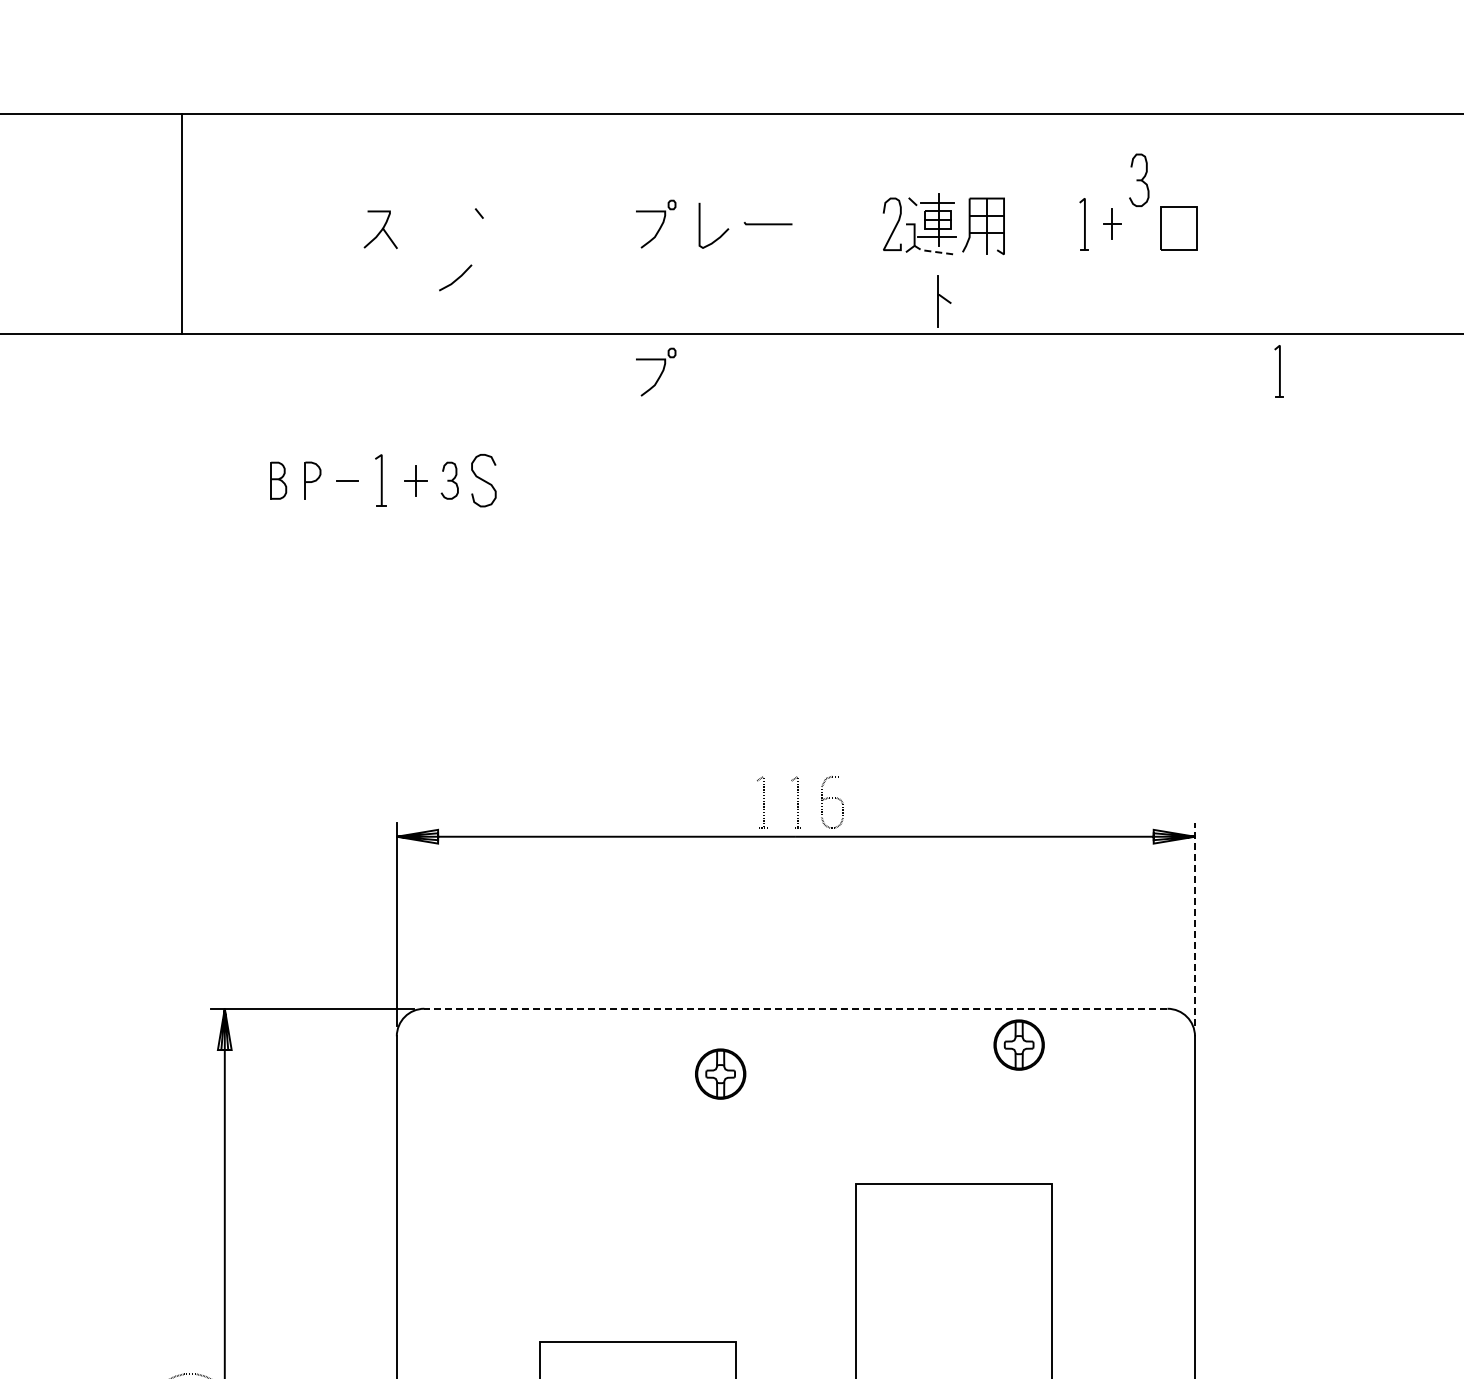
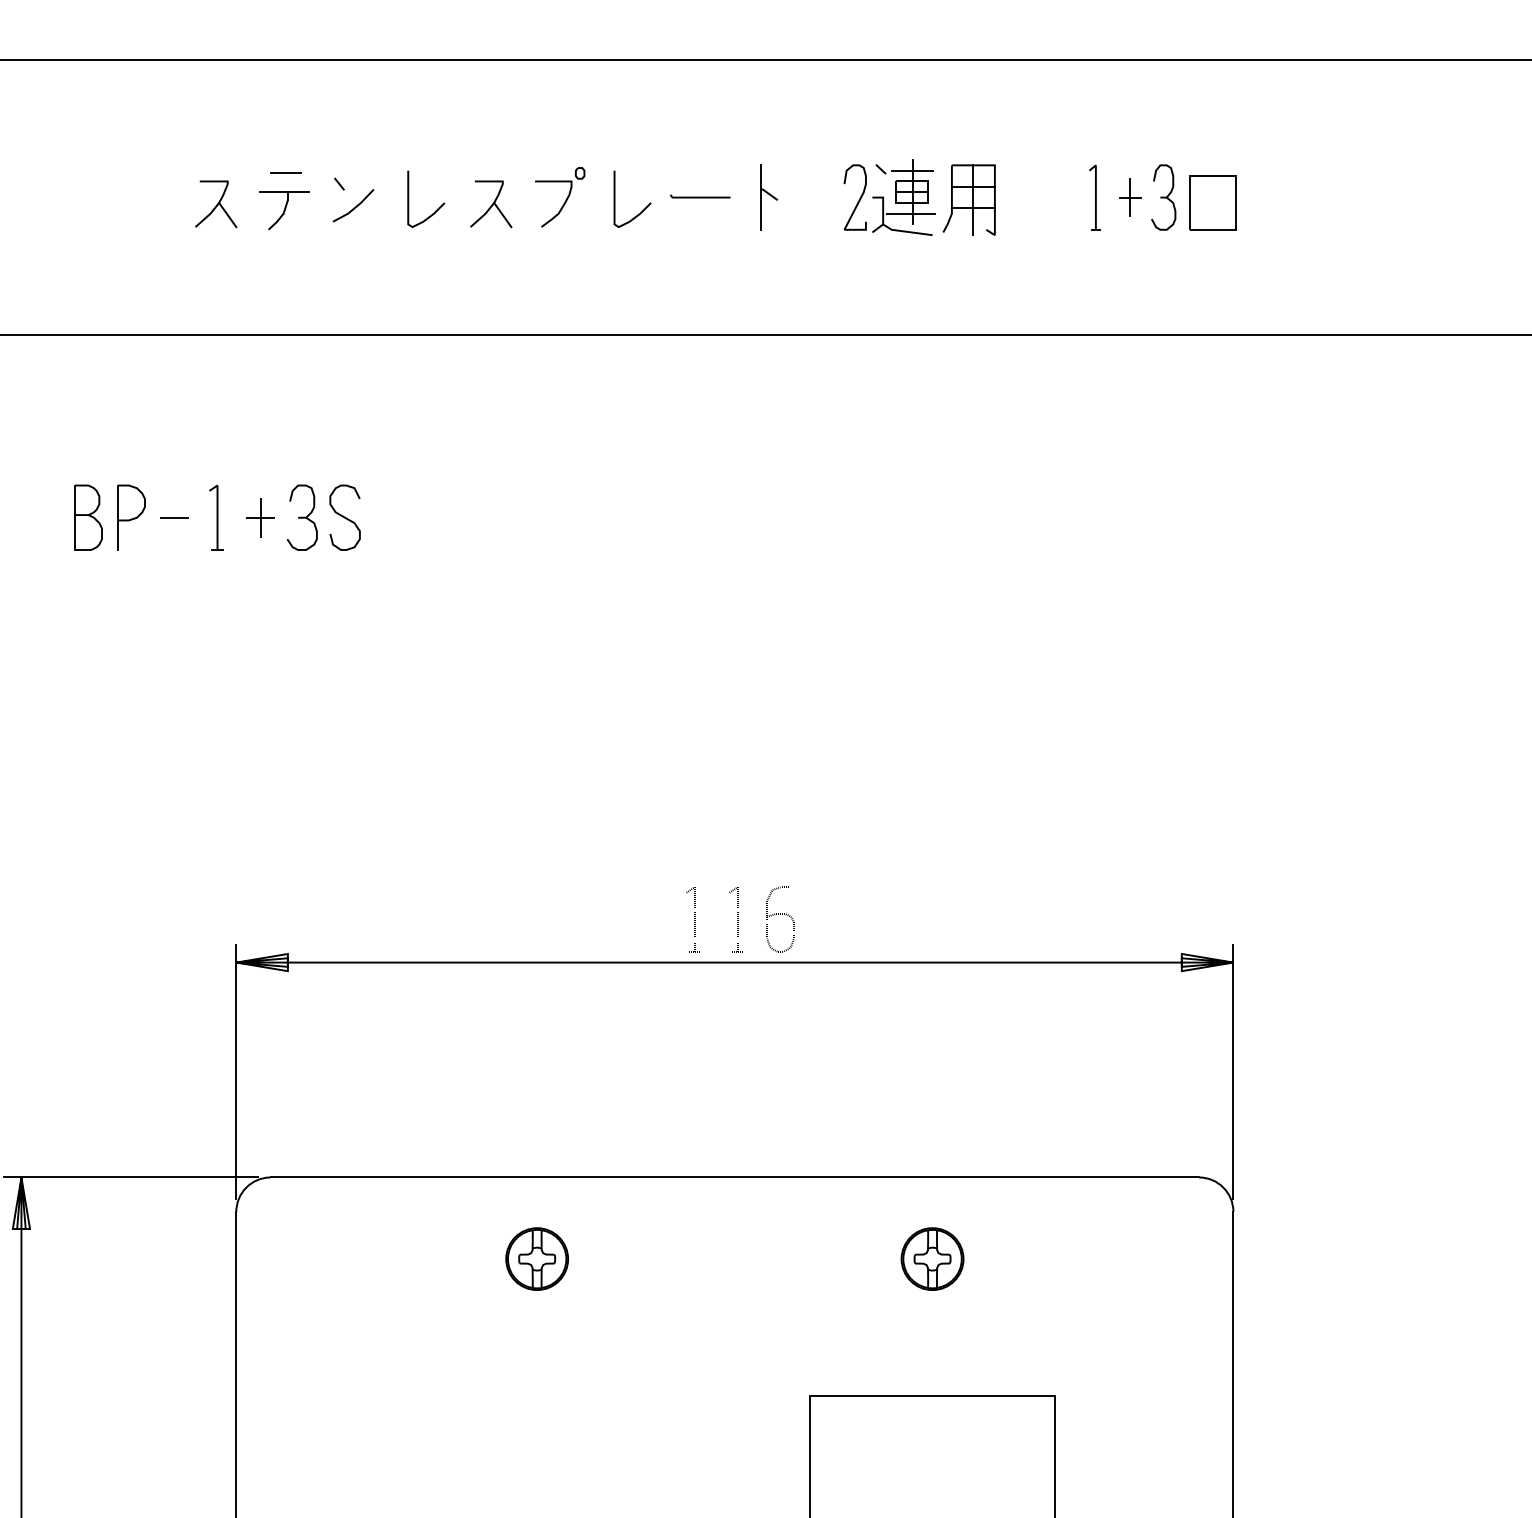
part: (1139, 179) -> (1164, 196), moved
line: (436, 205) -> (285, 174), added
part: (600, 229) -> (490, 204), added
curve: (557, 233) -> (437, 209), added
part: (435, 234) -> (284, 210), added
line: (933, 251) -> (906, 231), dashed -> solid
line: (456, 278) -> (354, 206), moved
part: (944, 301) -> (769, 197), moved
part: (656, 371) -> (560, 381), removed
part: (1278, 371) -> (1337, 381), removed
part: (278, 480) -> (88, 517), size x1.43
part: (312, 480) -> (130, 517), size x1.43
part: (449, 480) -> (302, 517), size x1.43
line: (1195, 923) -> (1234, 1070), dashed -> solid
line: (795, 1008) -> (734, 1177), dashed -> solid
part: (1018, 1044) -> (931, 1258), moved
part: (720, 1073) -> (536, 1258), moved

